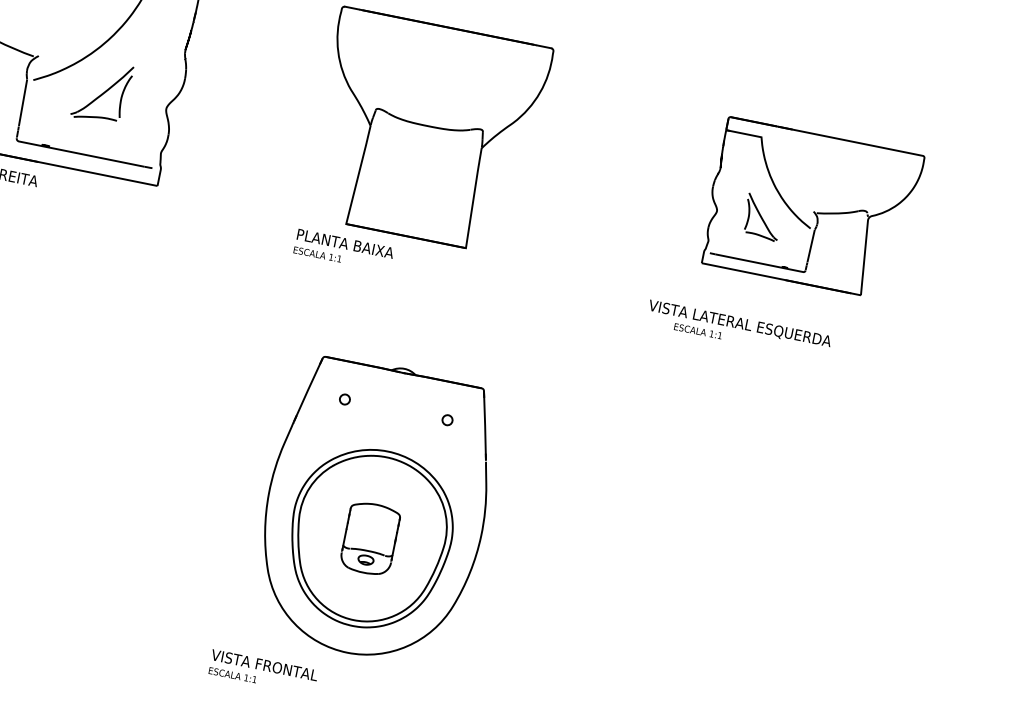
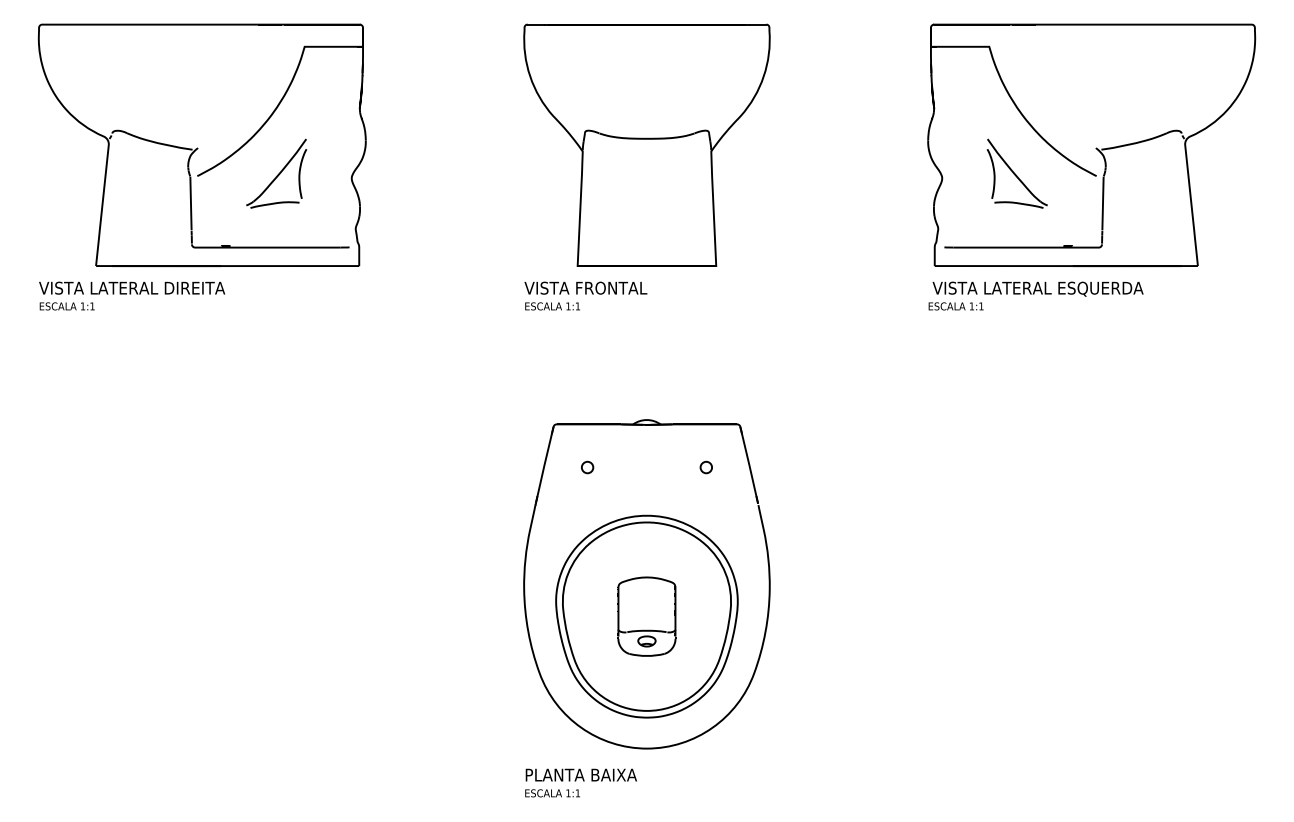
part: (811, 209) -> (1091, 145), size x1.43
text: (349, 243) -> (585, 287), PLANTA BAIXA -> VISTA FRONTAL
text: (697, 331) -> (955, 306), moved
part: (375, 510) -> (646, 584), moved
text: (264, 664) -> (585, 774), VISTA FRONTAL -> PLANTA BAIXA

